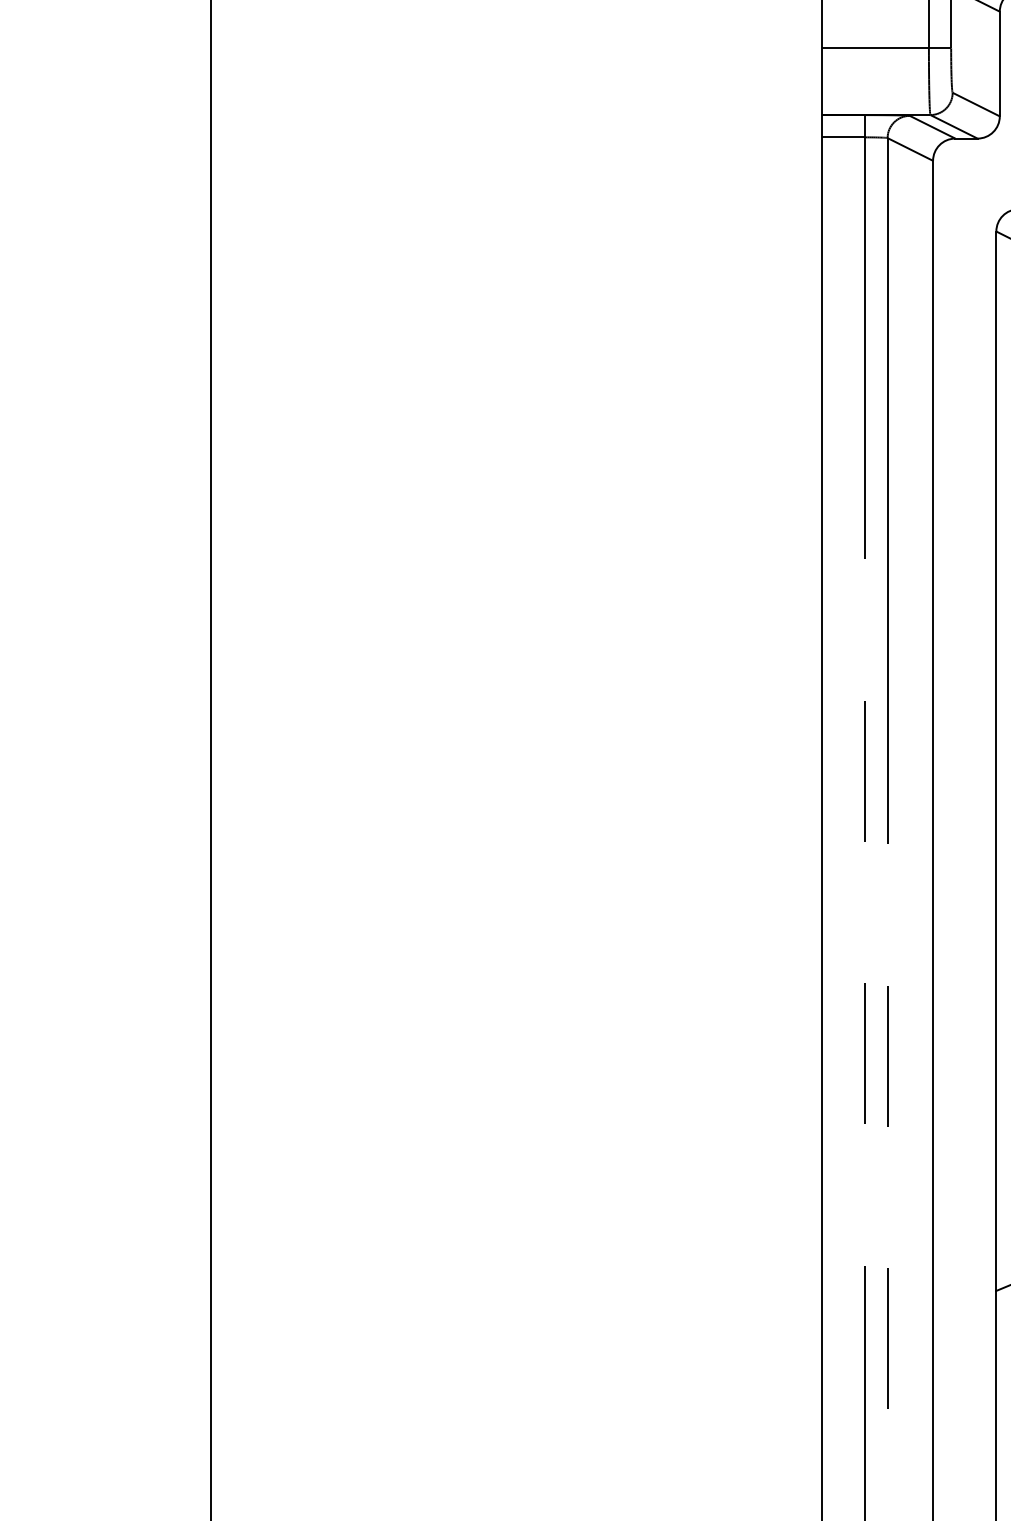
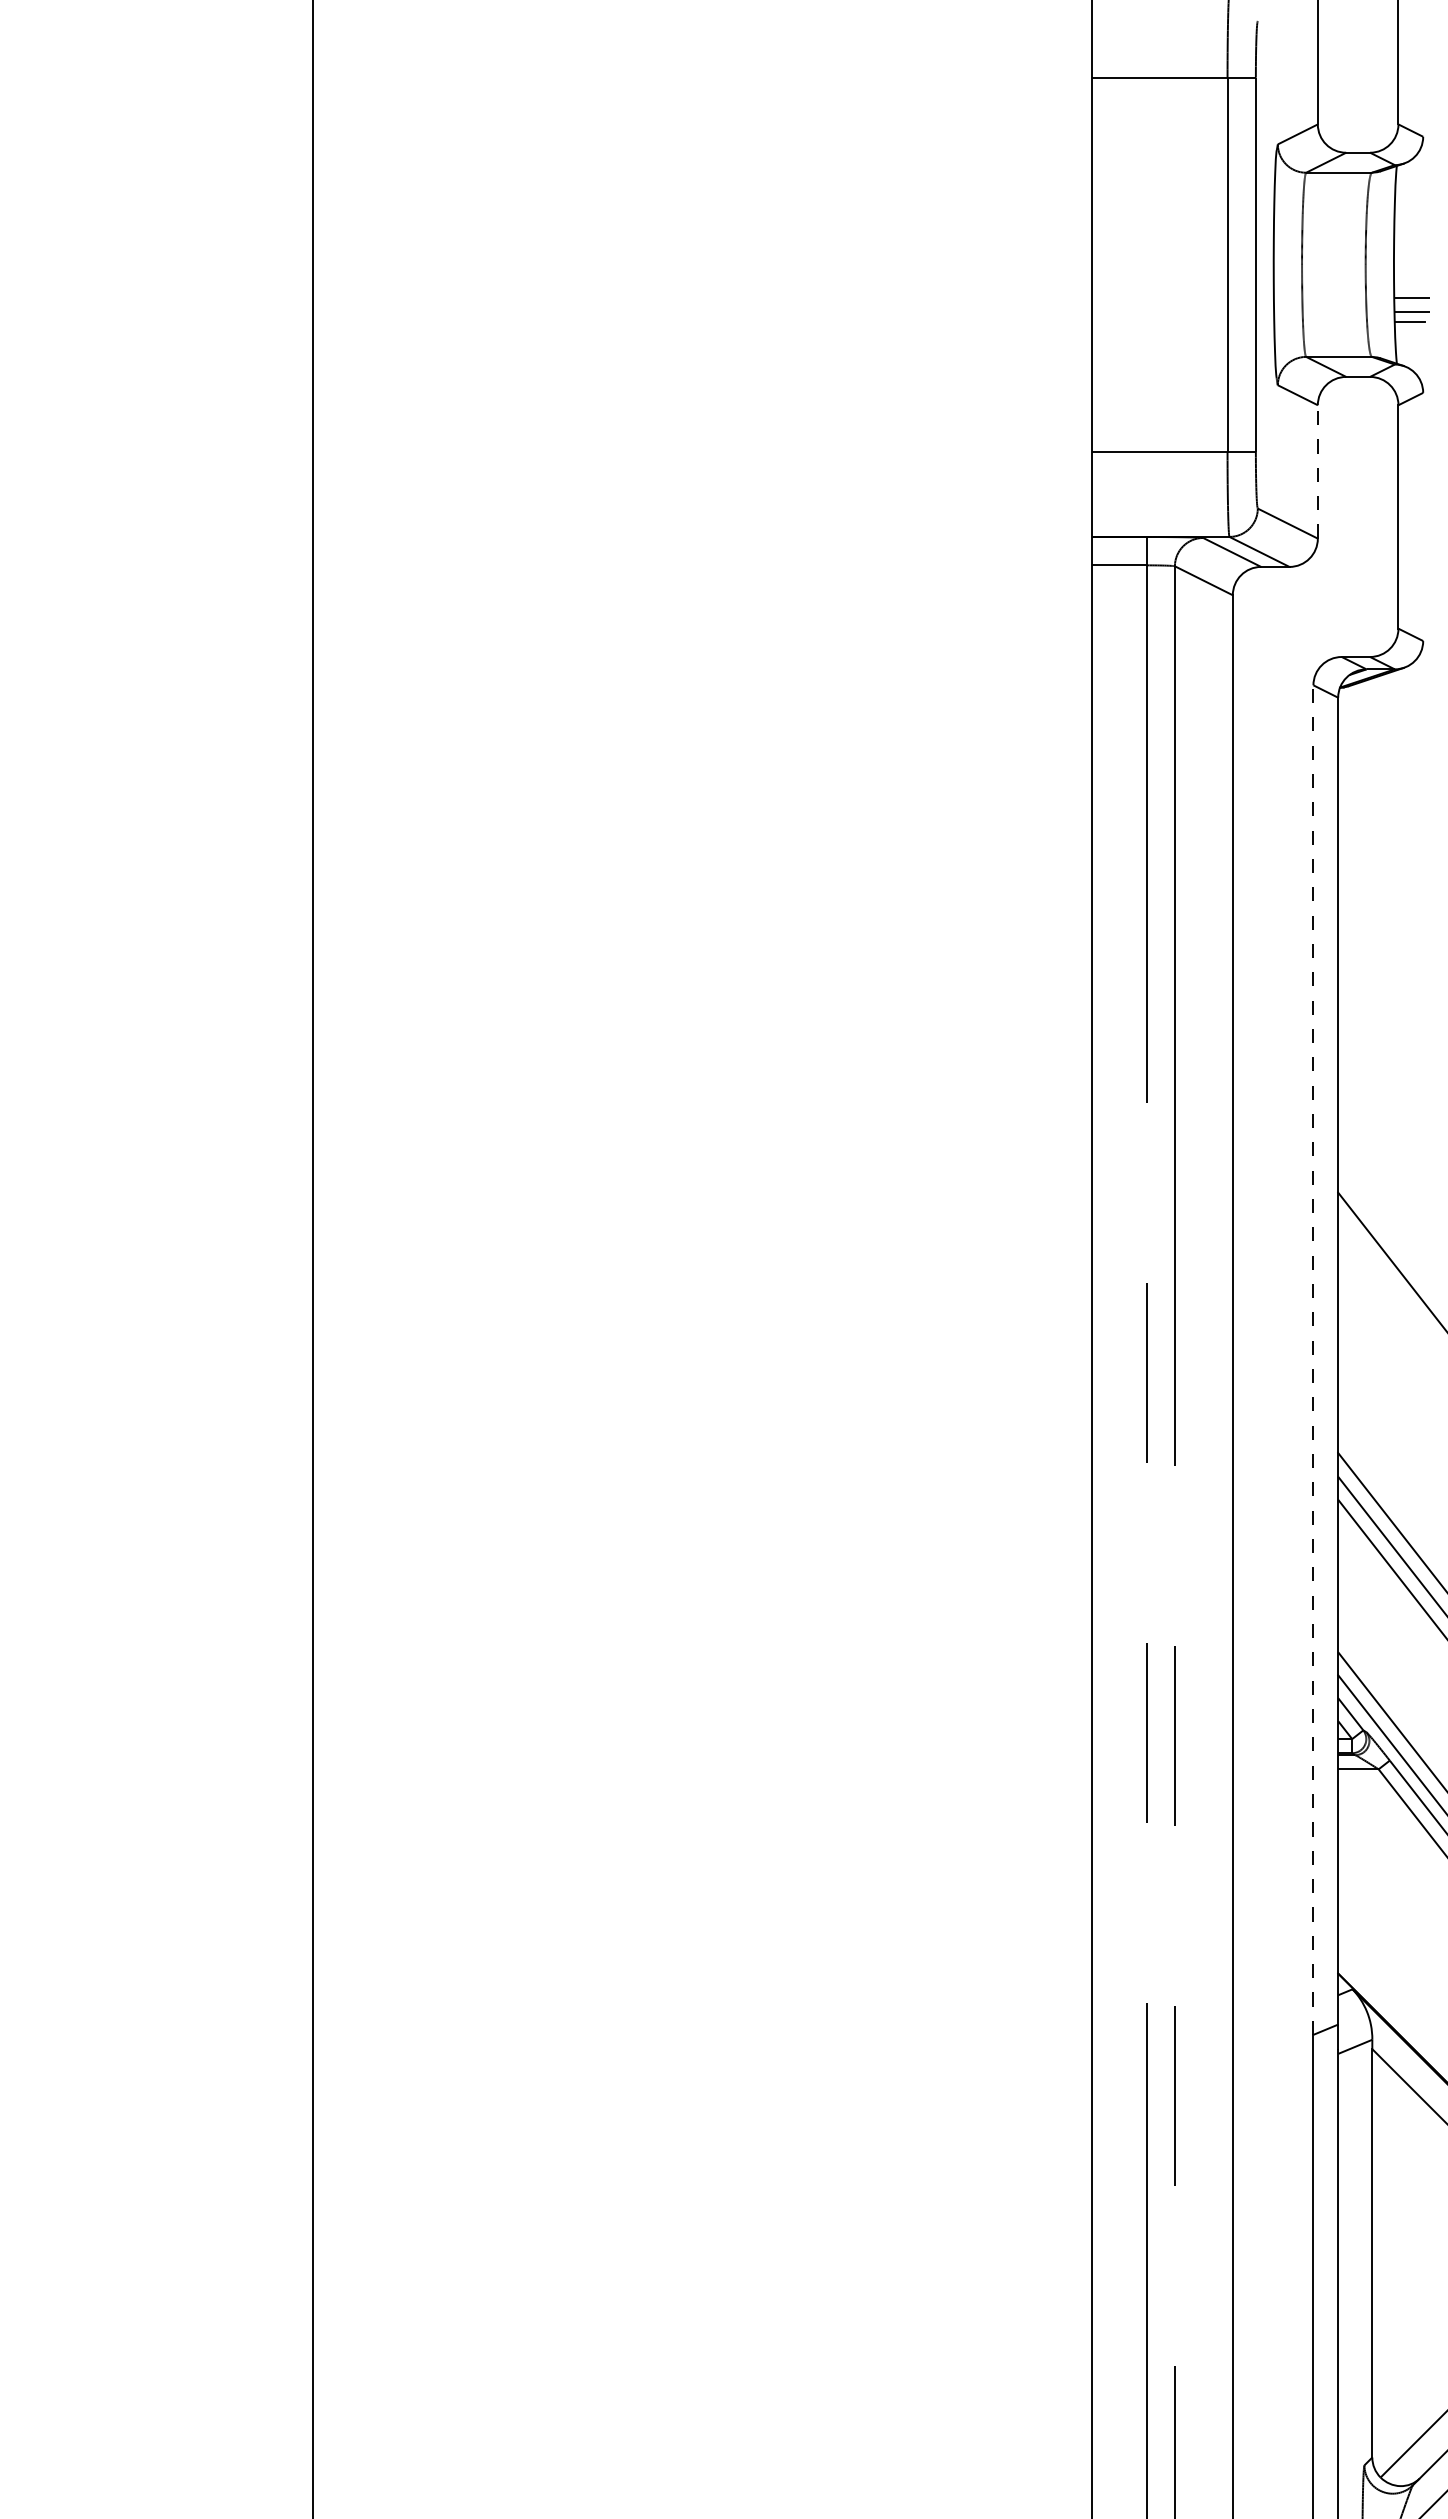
line: (999, 63) -> (1317, 471), solid -> dashed
line: (996, 761) -> (1313, 1360), solid -> dashed

